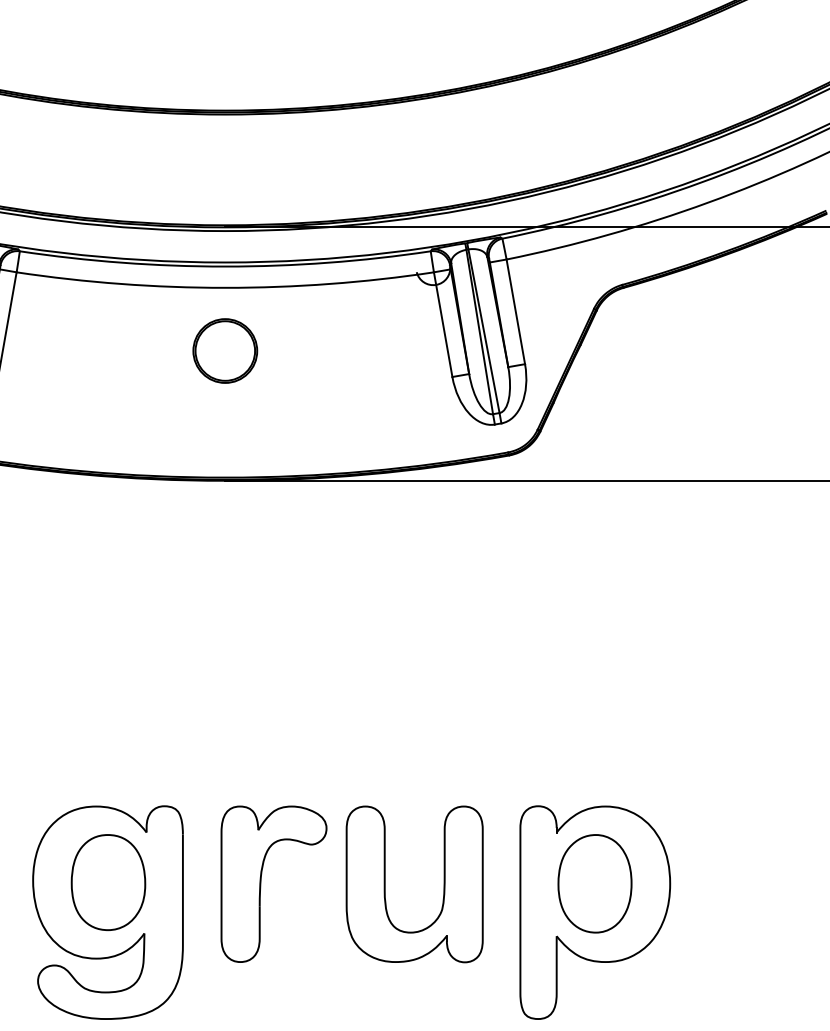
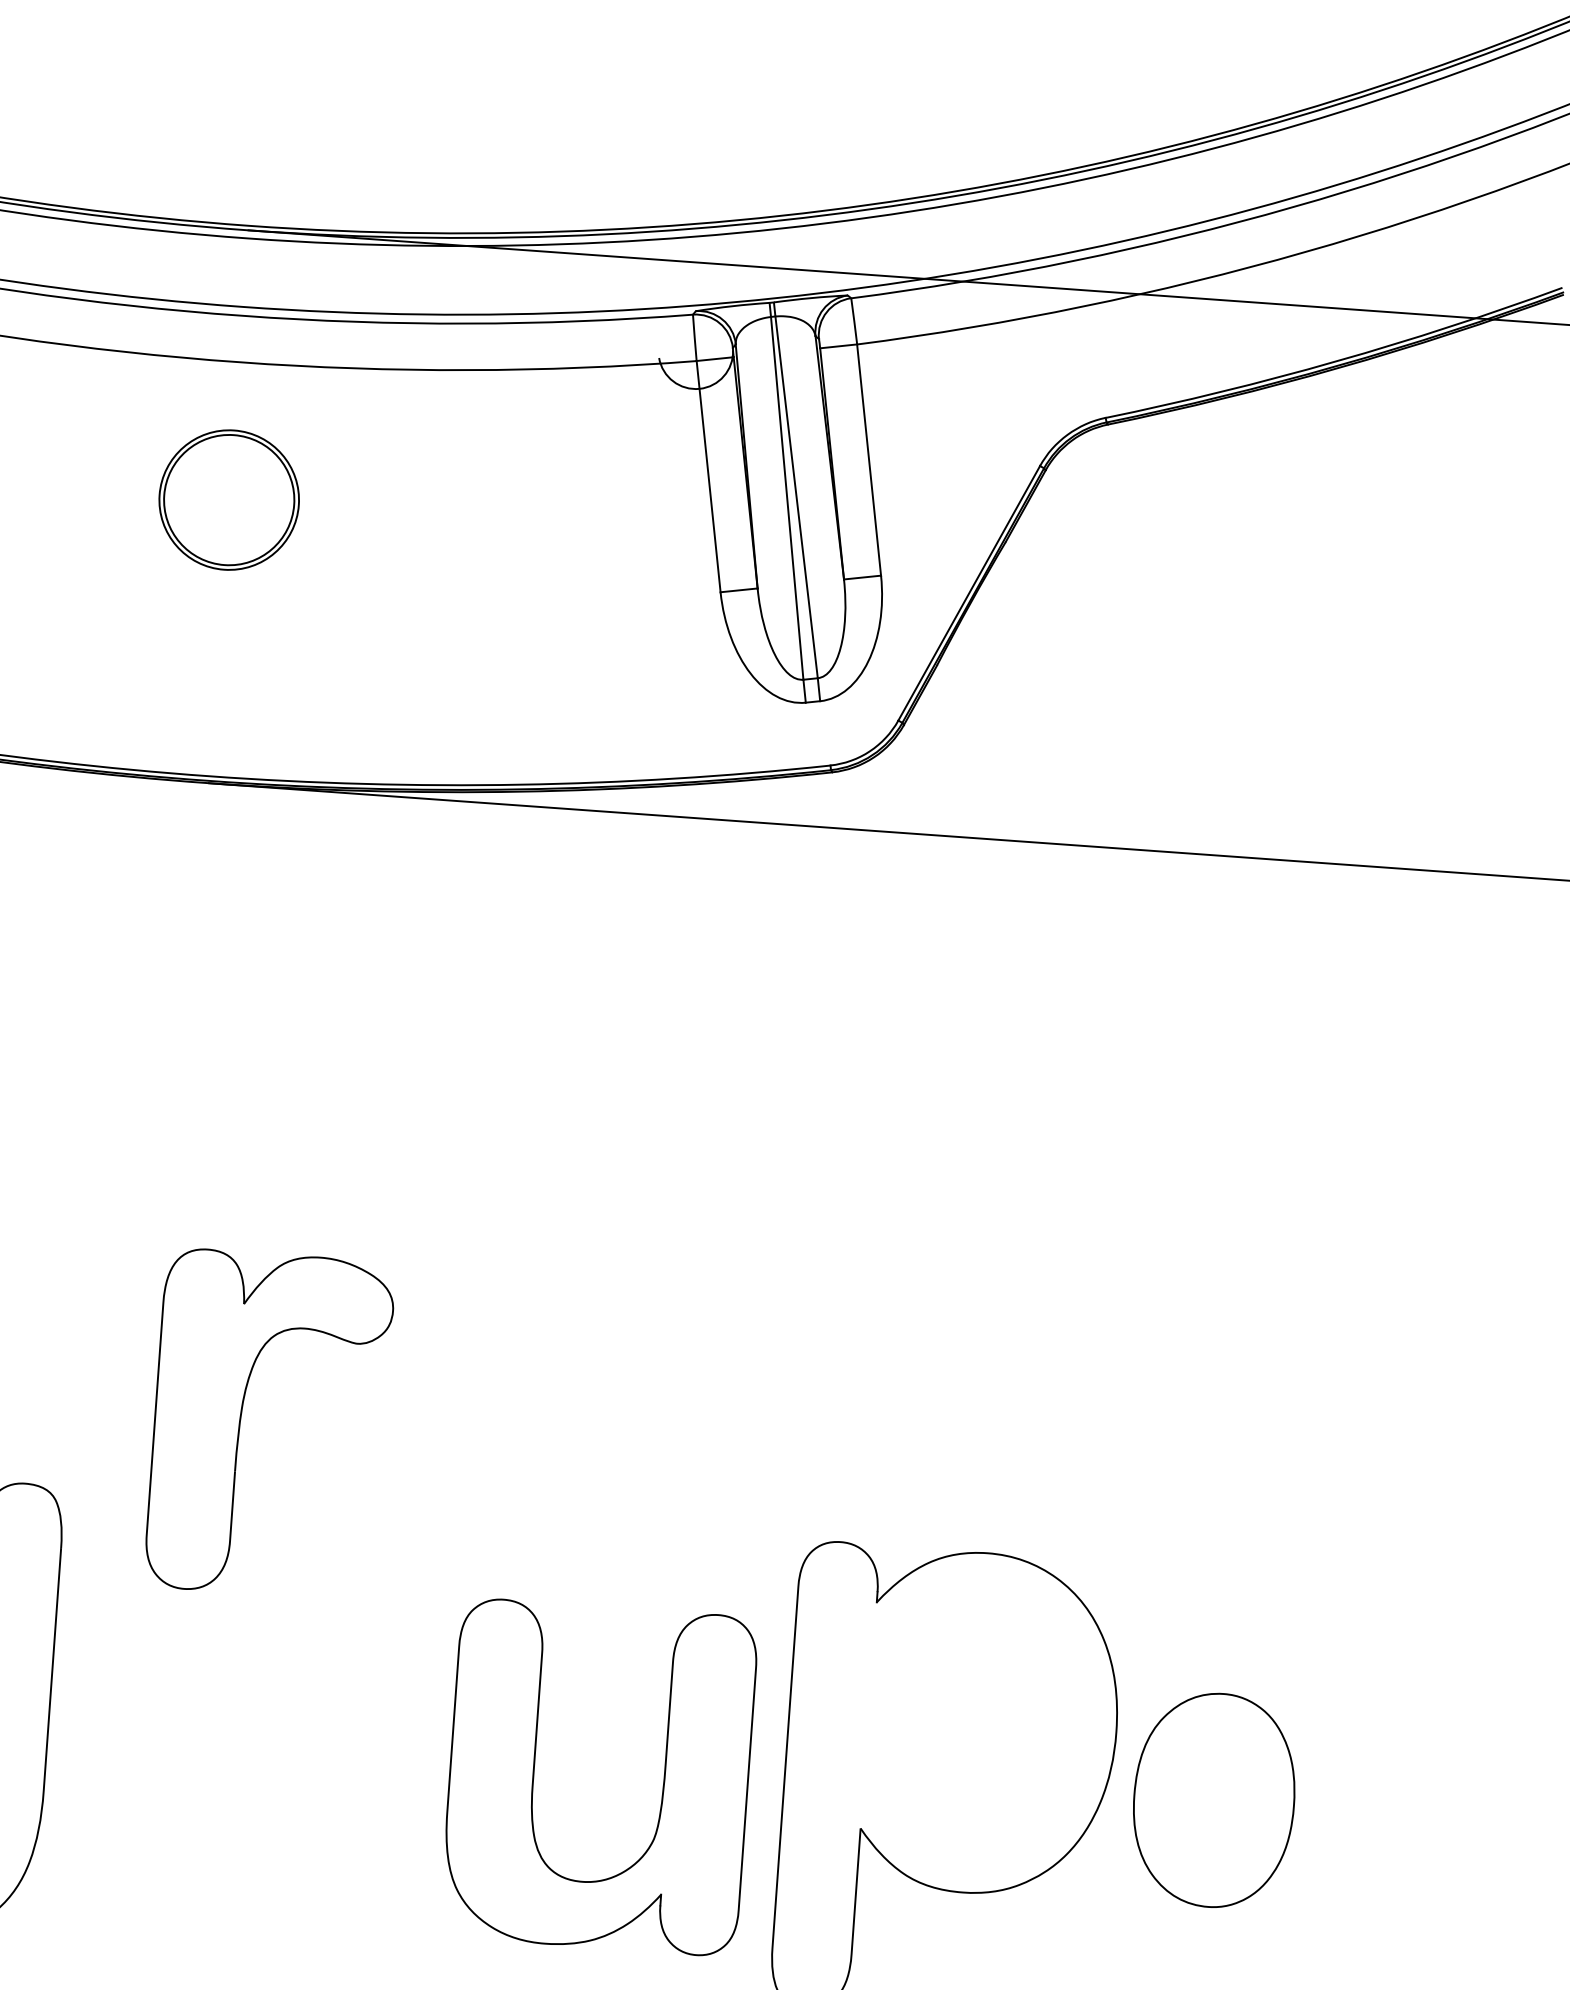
part: (261, 883) -> (242, 1420), moved
part: (594, 883) -> (1213, 1799), moved
part: (385, 884) -> (535, 1772), moved

